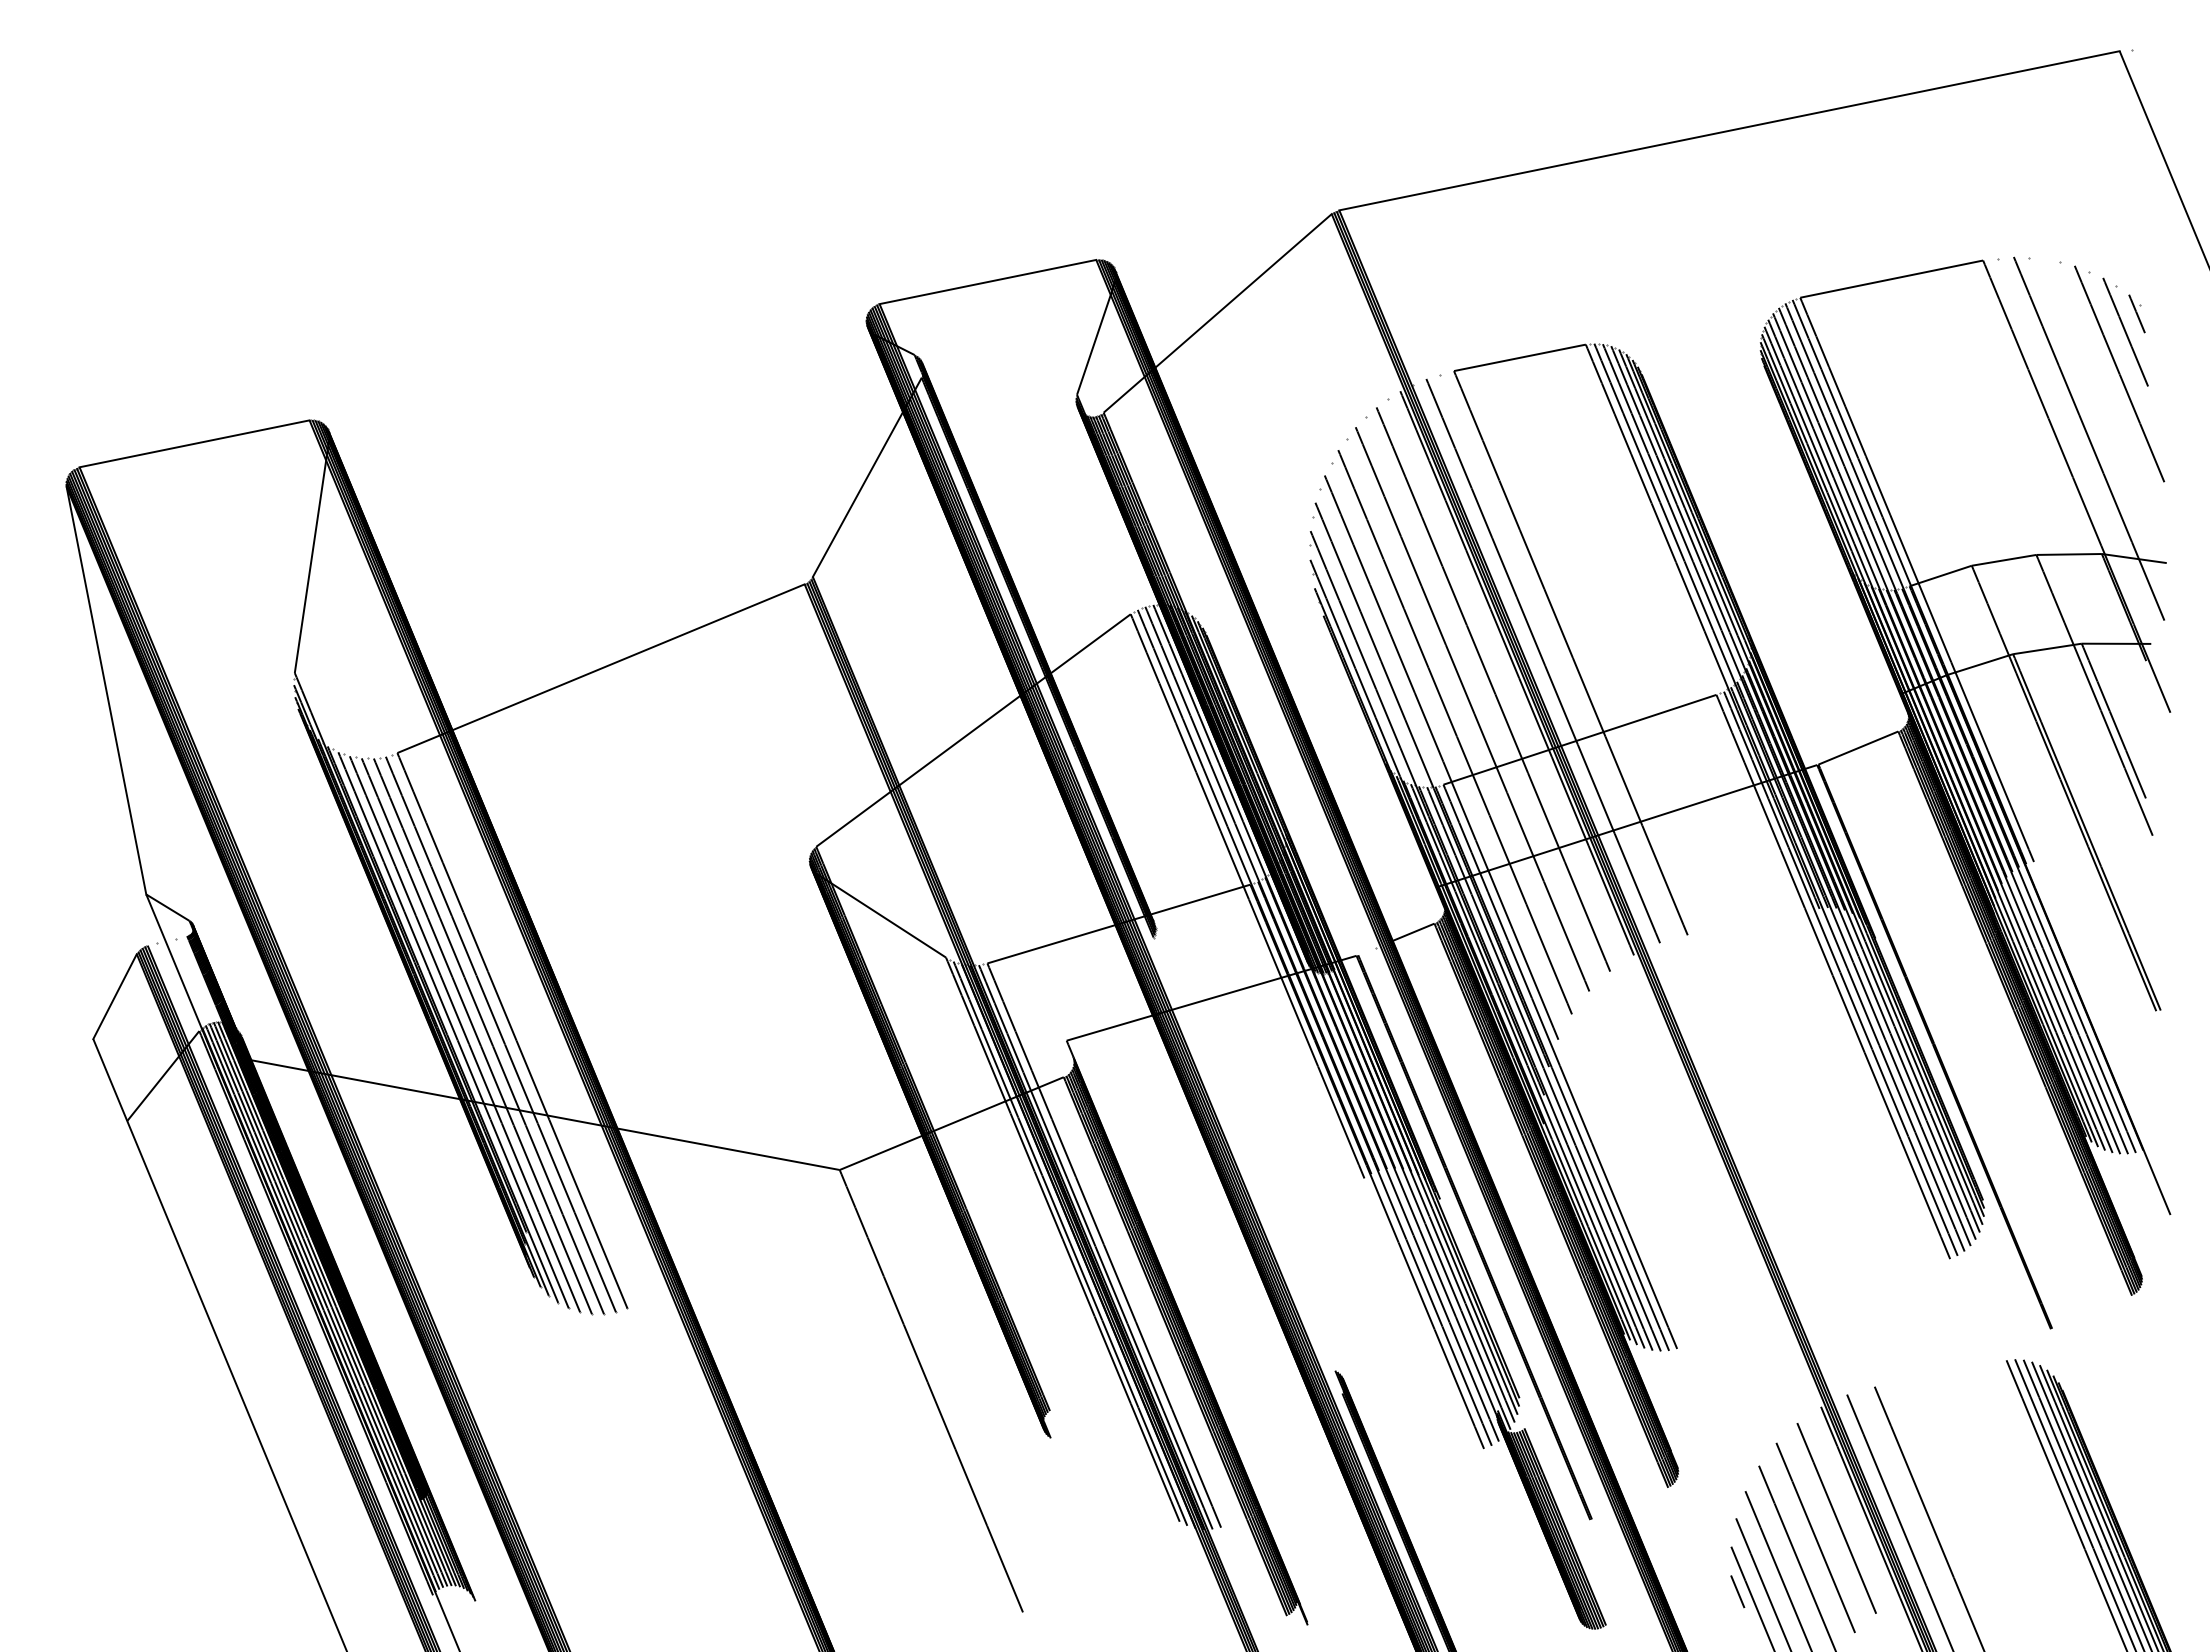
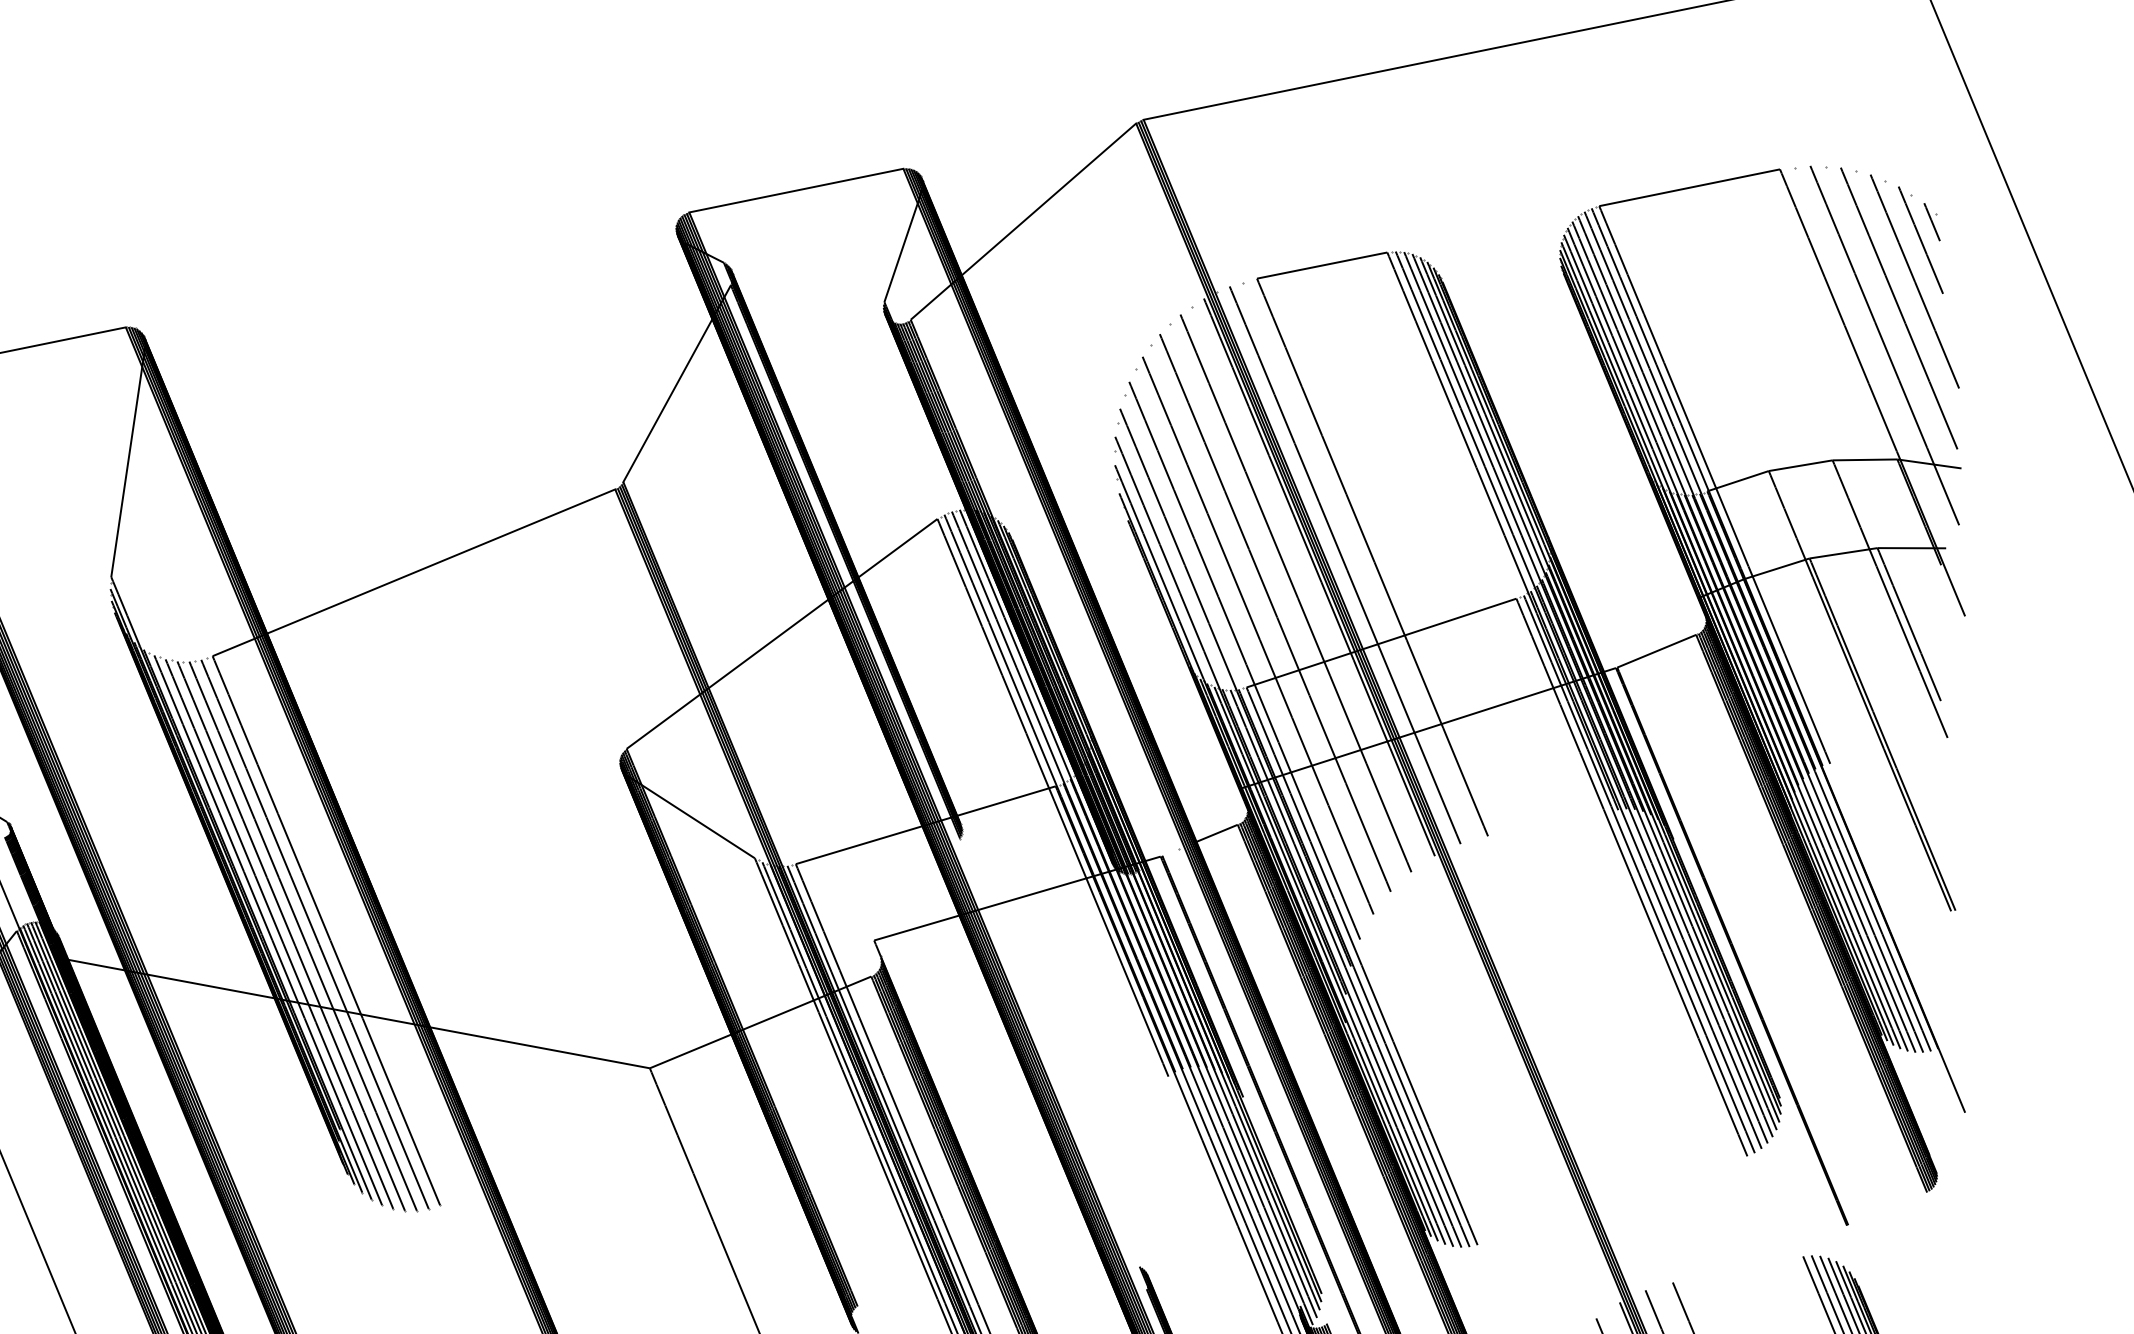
line: (2103, 400) -> (1898, 307), added

